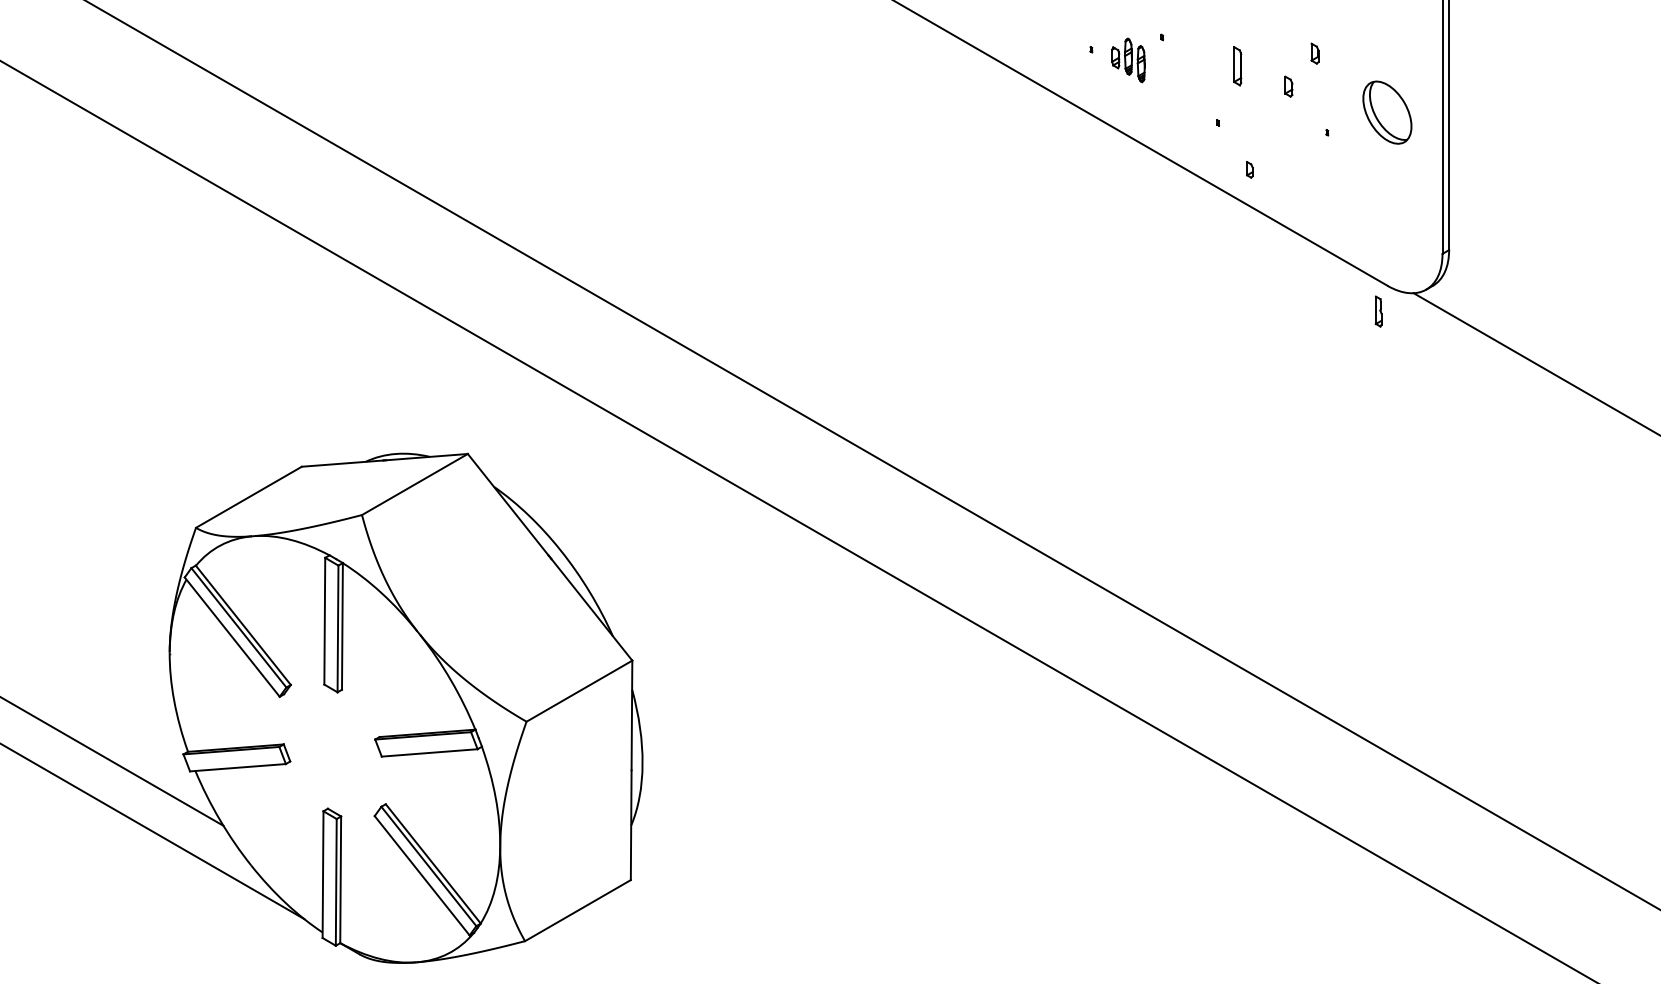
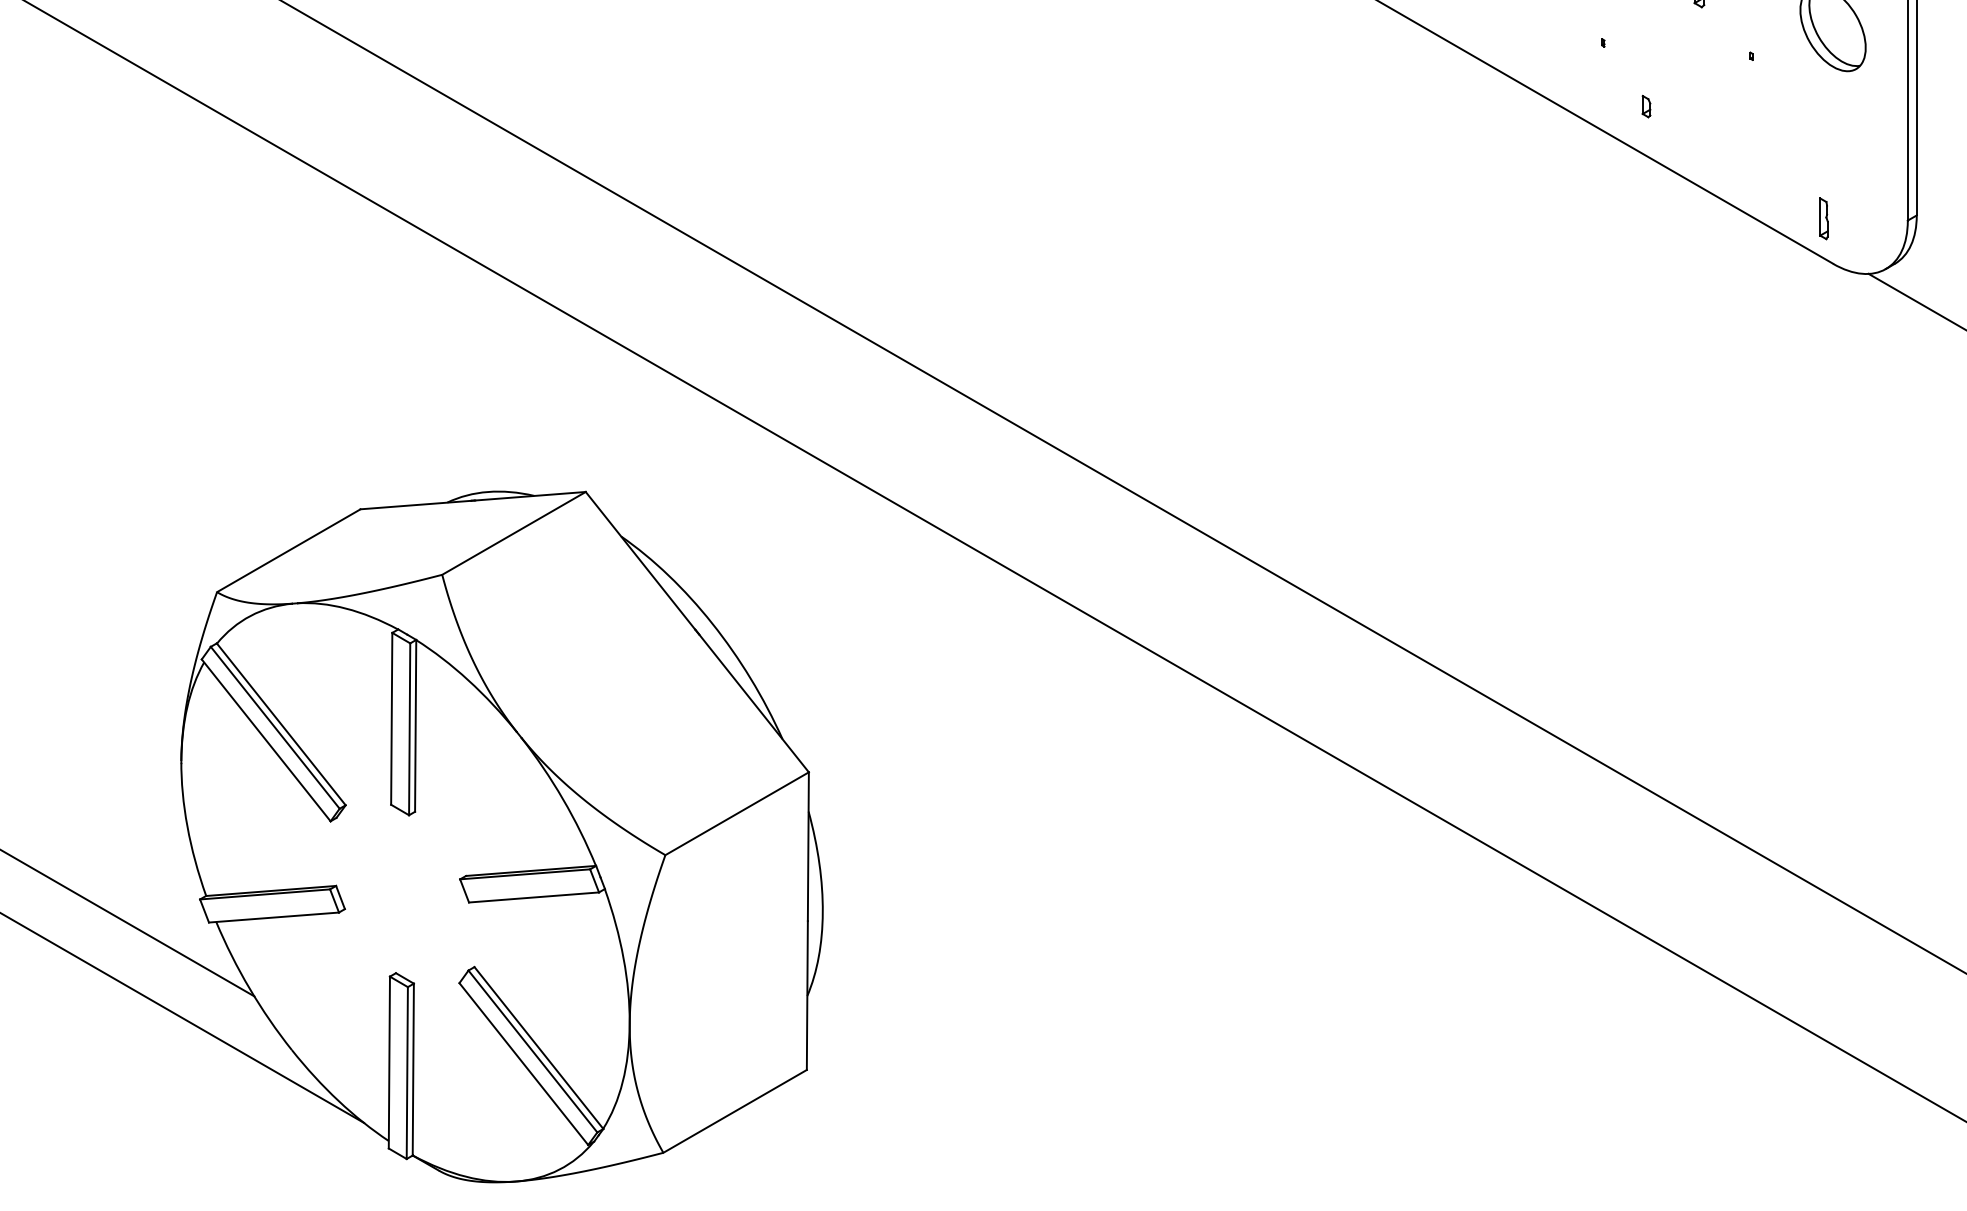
part: (1378, 311) -> (1823, 218), moved

